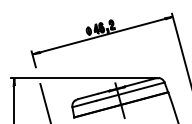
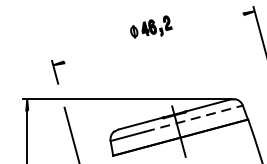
line: (102, 35) -> (153, 38), removed
line: (130, 91) -> (193, 118), solid -> dashed

